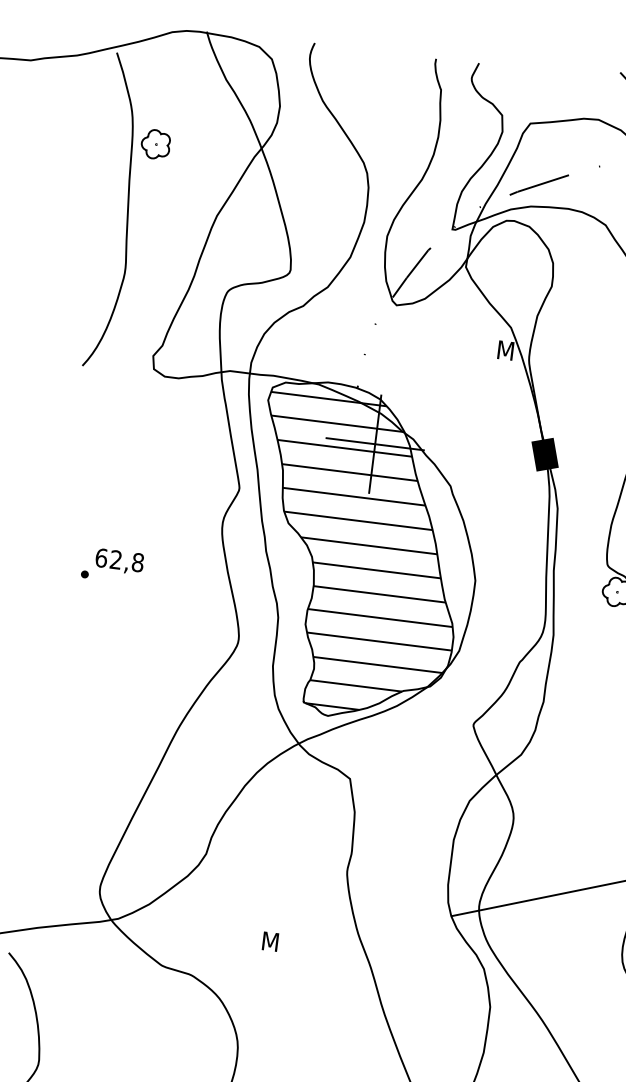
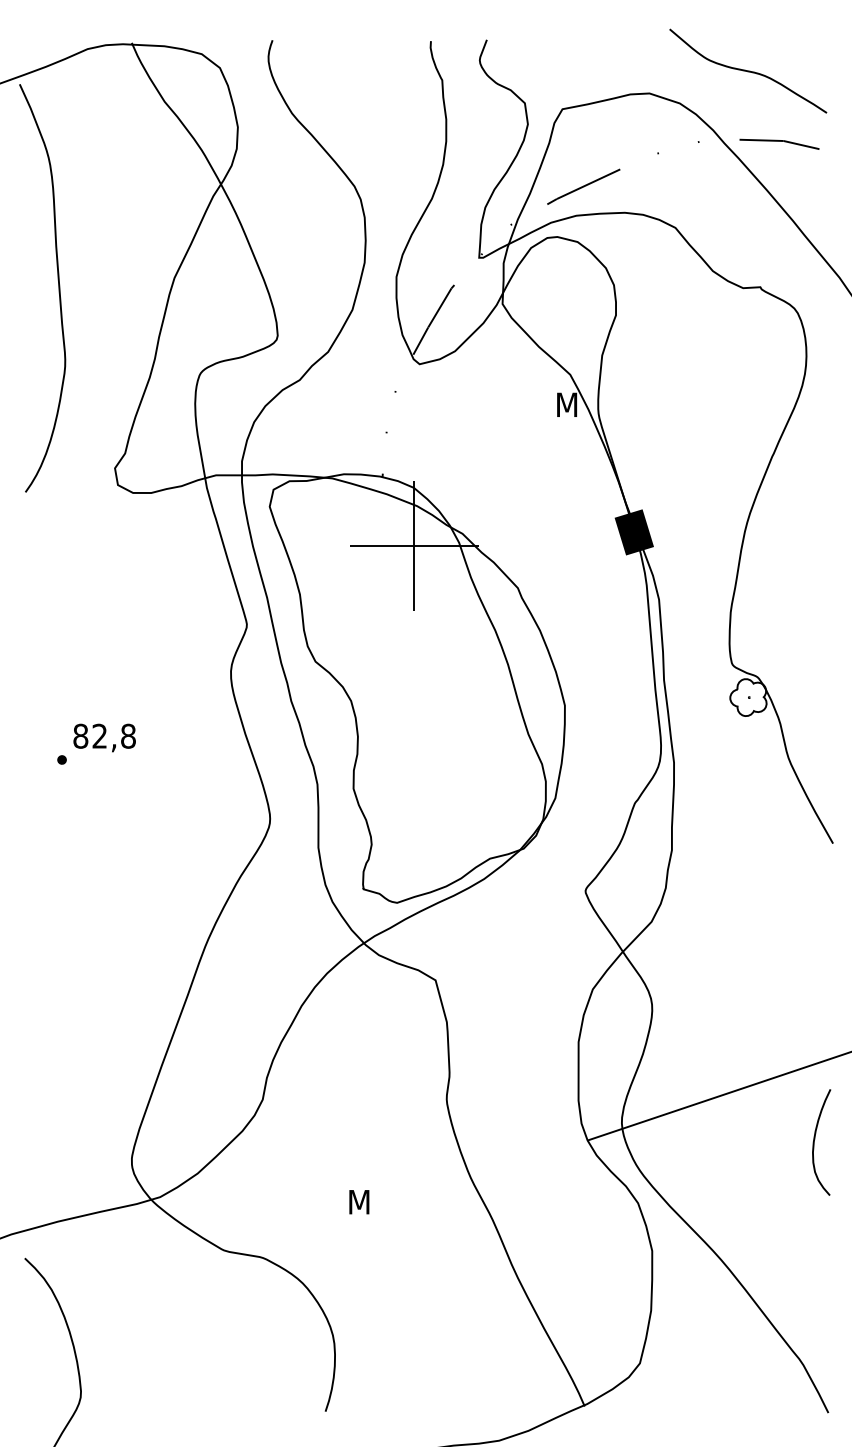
part: (155, 144) -> (84, 195), removed
hatch: (356, 555) -> (408, 692), removed
text: (101, 557) -> (80, 735), 62,8 -> 82,8

